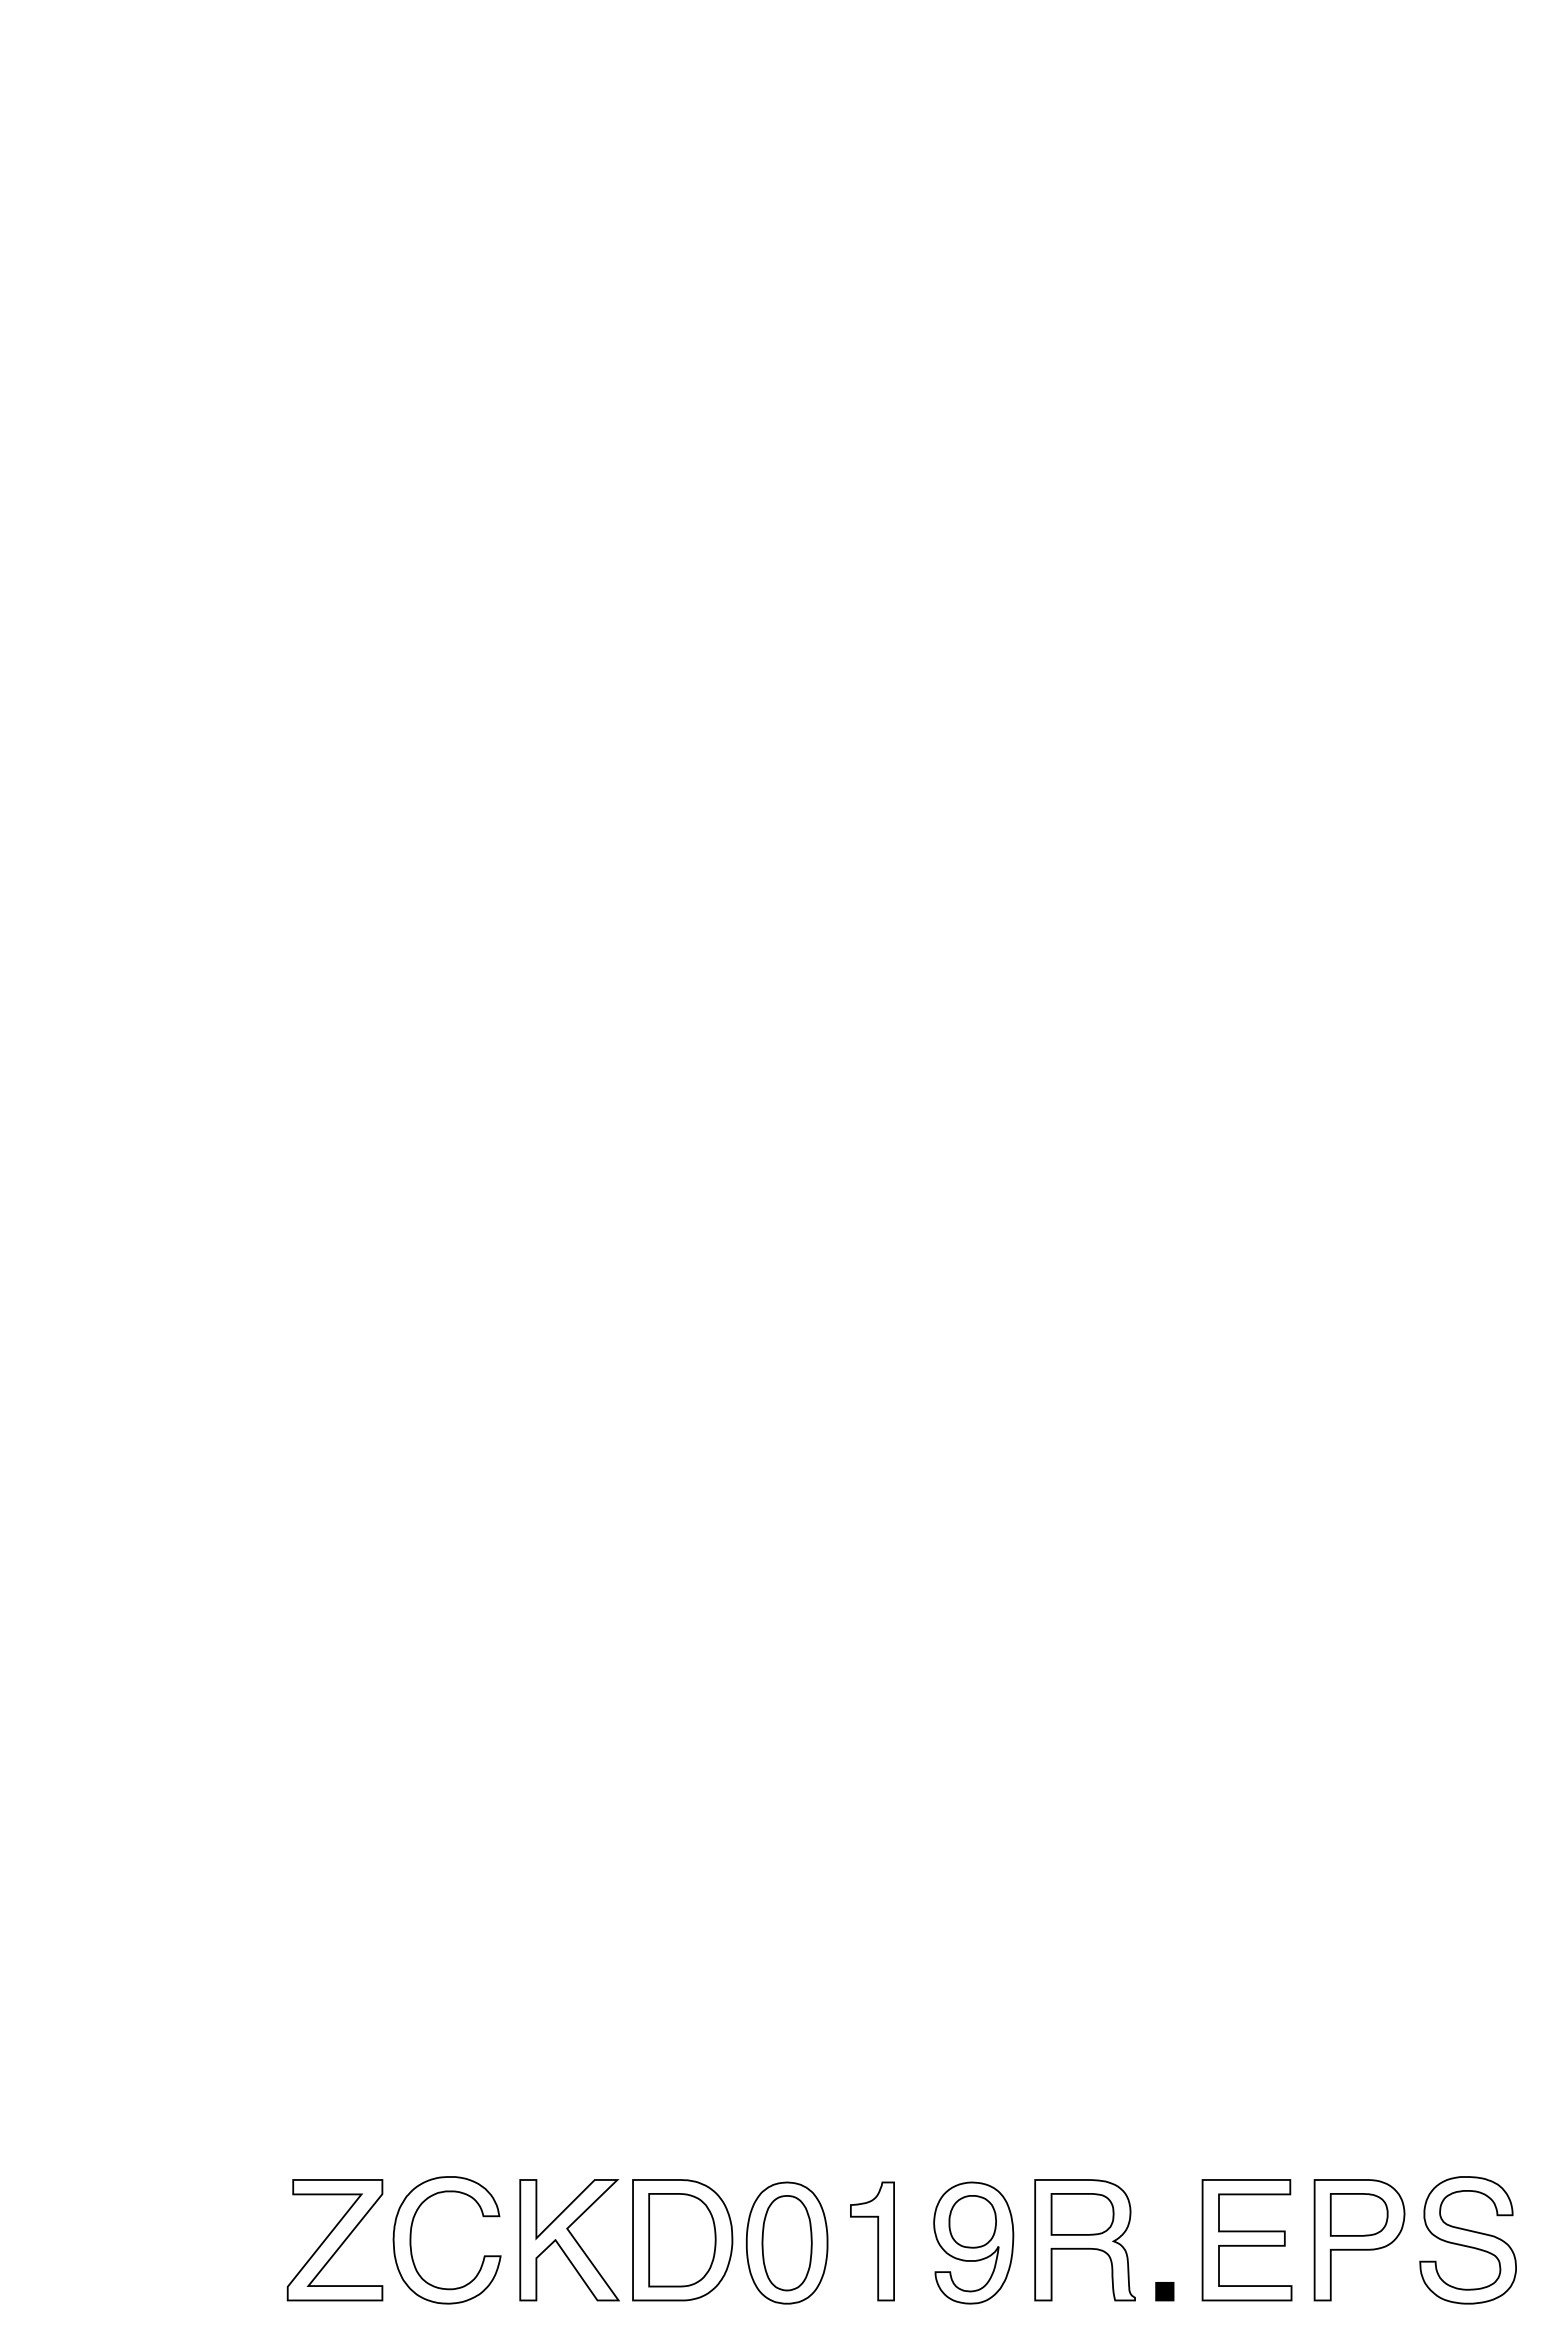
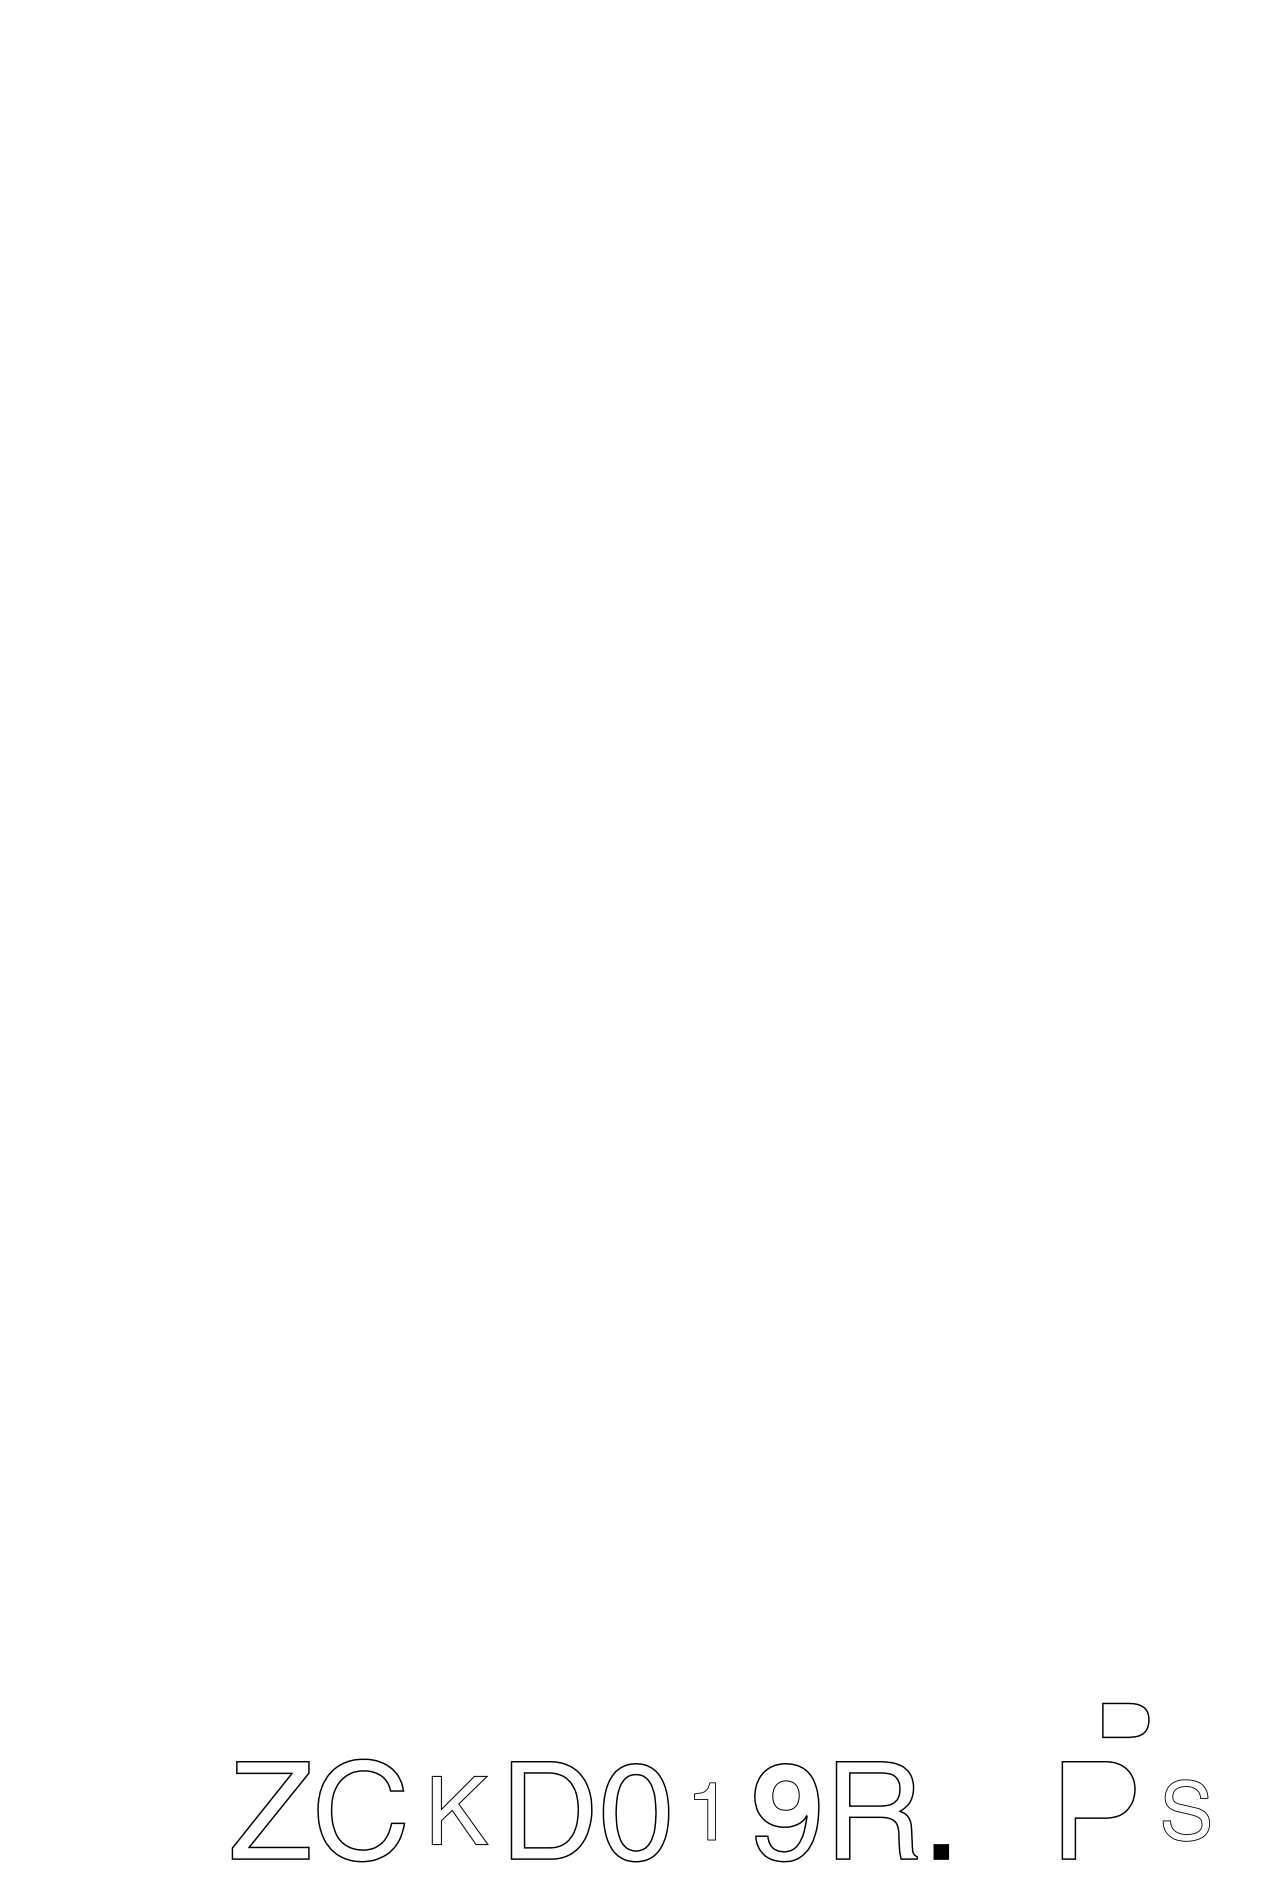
part: (1358, 2214) -> (1125, 1720), moved
part: (972, 2221) -> (785, 1795), size x0.7
part: (569, 2240) -> (460, 1810), size x0.7
part: (1246, 2240) -> (1007, 1810), removed
part: (1467, 2240) -> (1185, 1810), size x0.6
part: (872, 2241) -> (705, 1811), size x0.6

